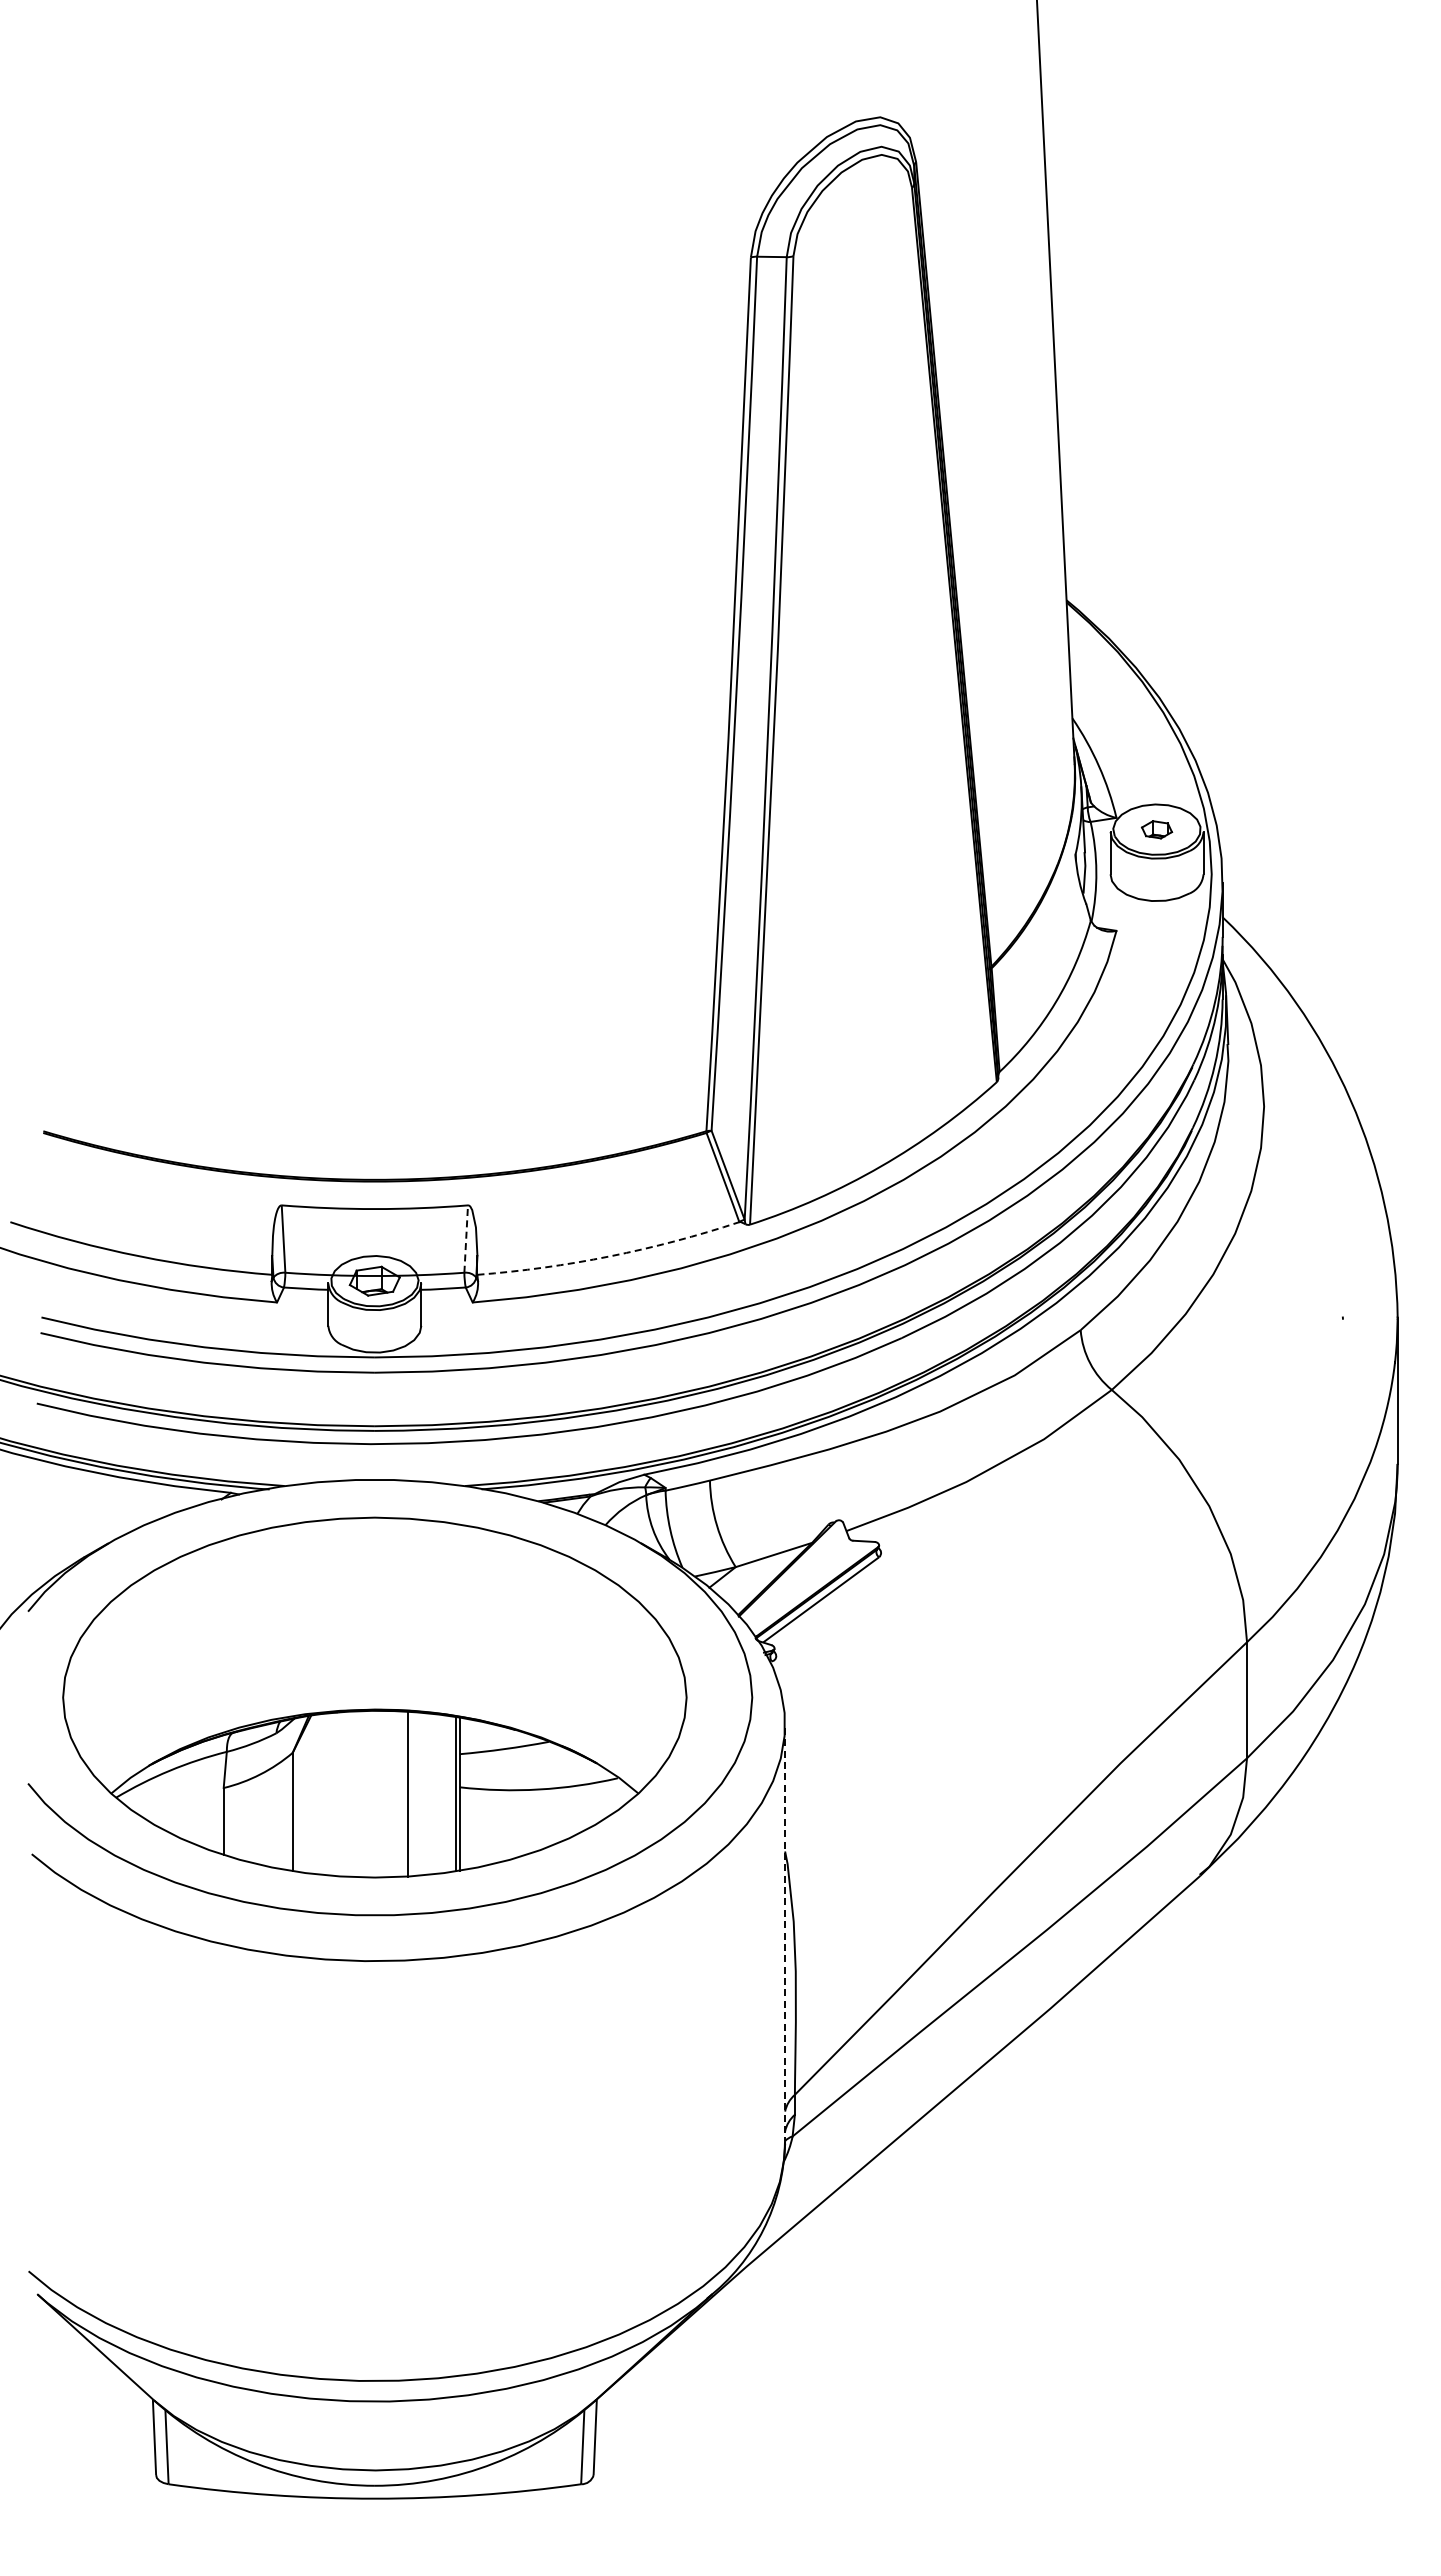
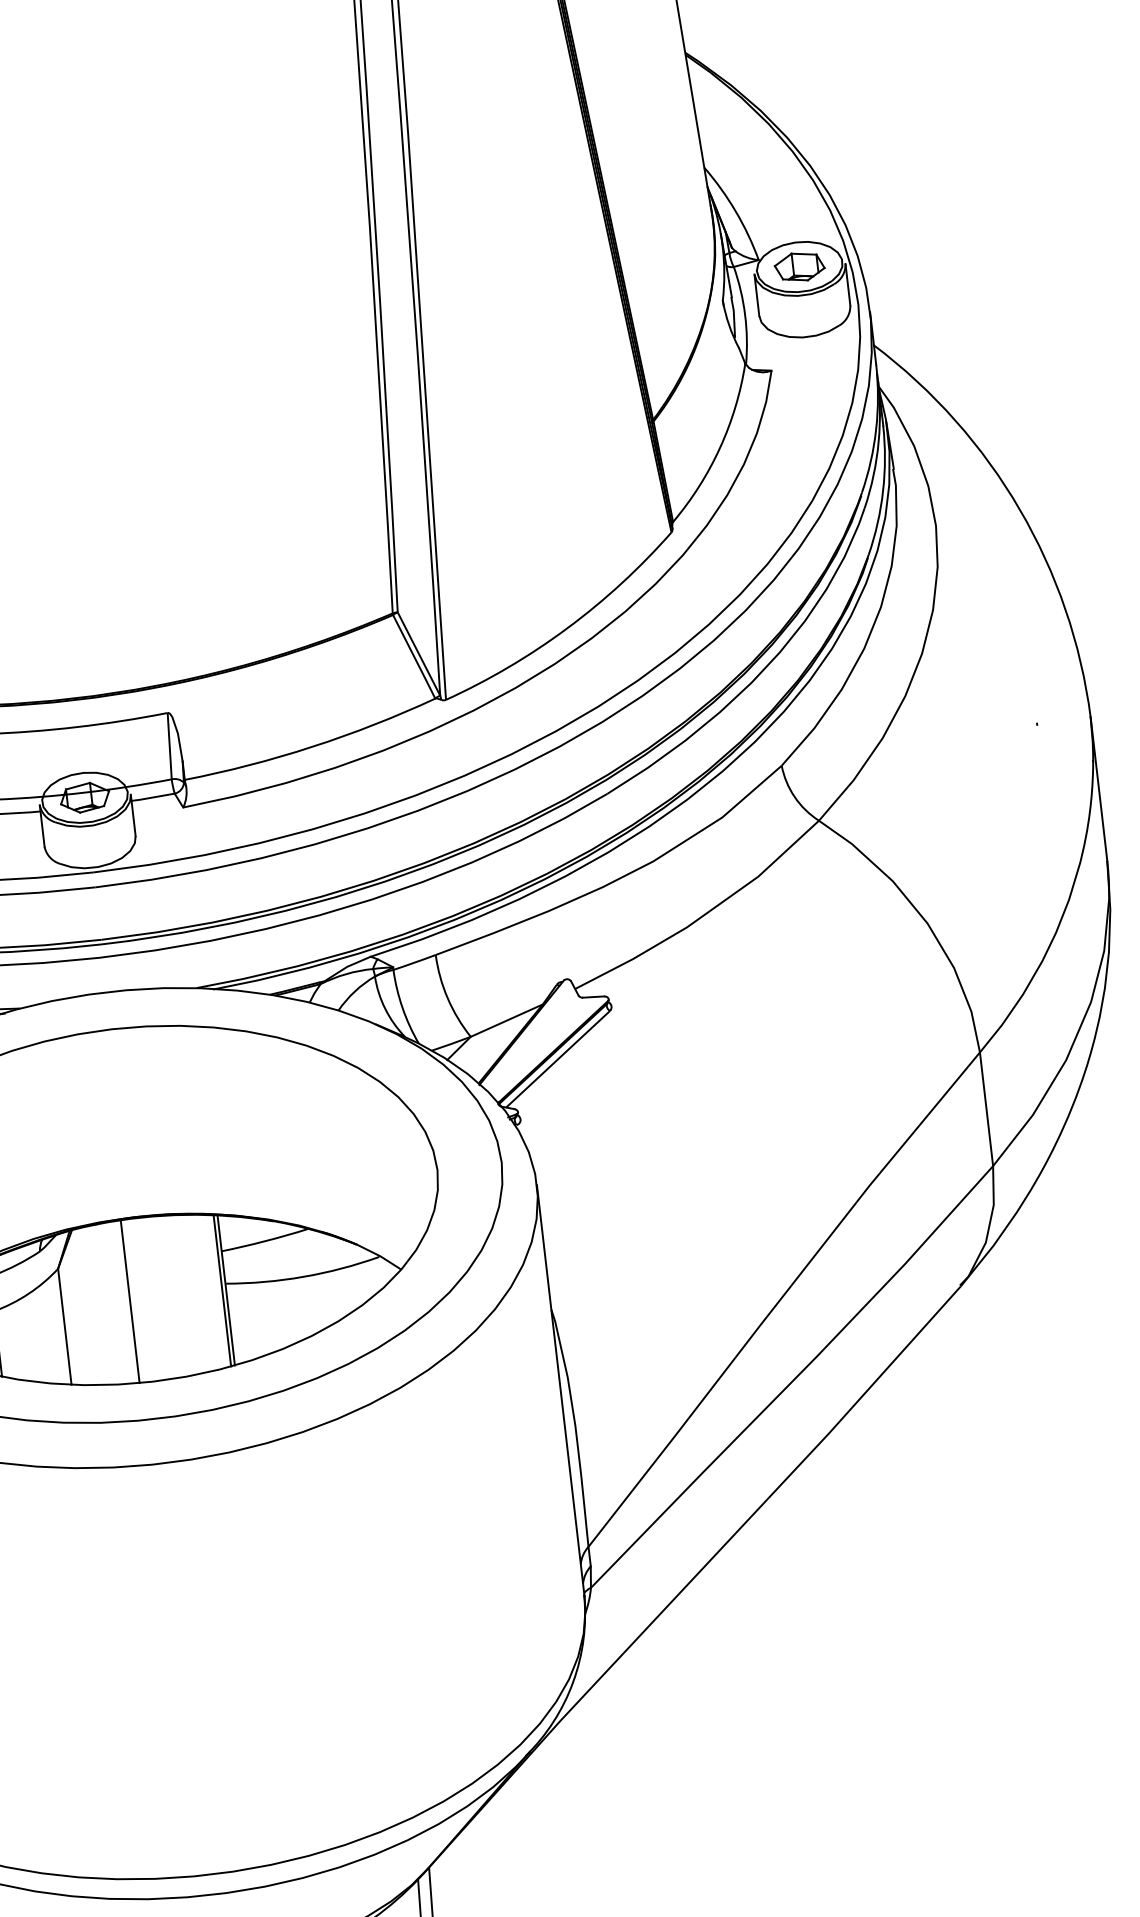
part: (1156, 829) -> (799, 266), size x1.67
line: (466, 1239) -> (170, 746), dashed -> solid
arc: (610, 1256) -> (312, 746), dashed -> solid
line: (407, 1794) -> (130, 1301), moved
line: (785, 1934) -> (561, 1390), dashed -> solid

